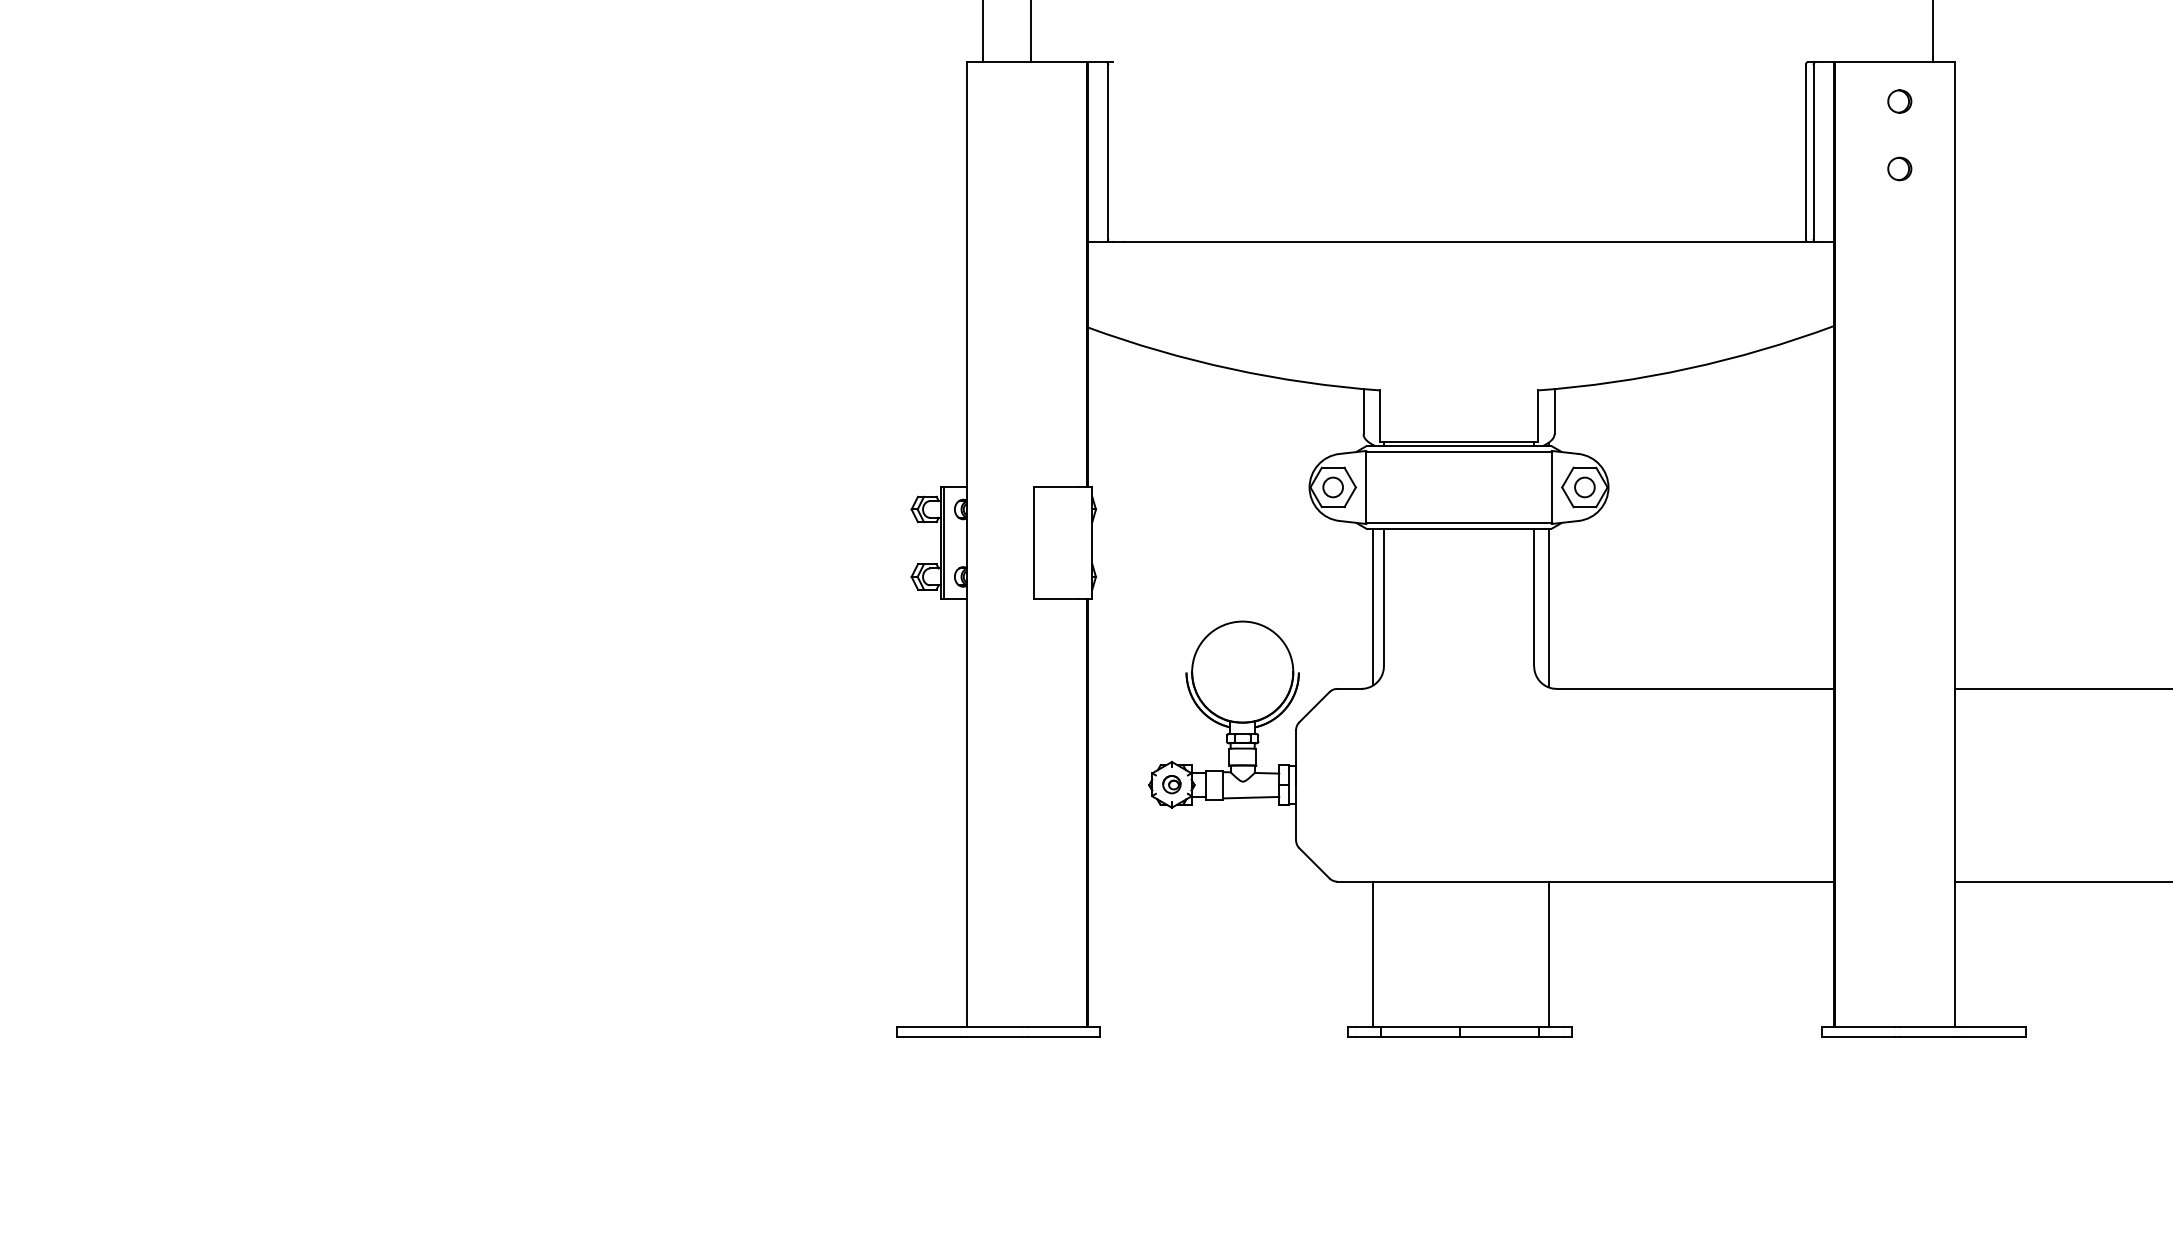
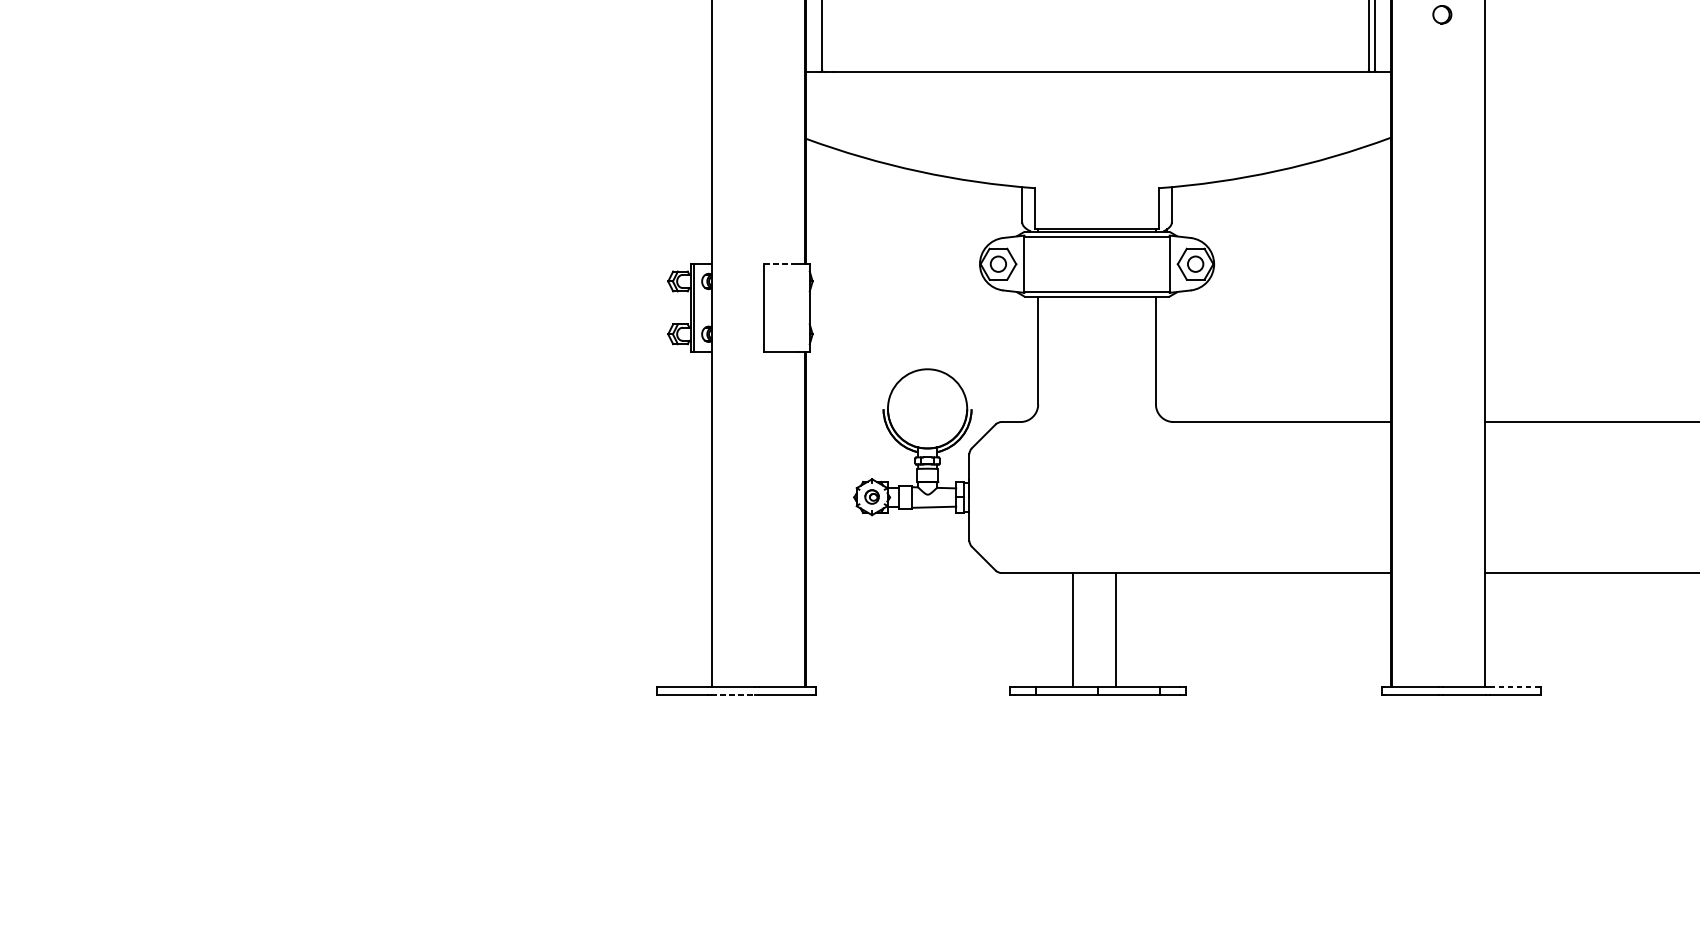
line: (1055, 487) -> (780, 264), solid -> dashed
line: (1373, 607) -> (1030, 358), removed
line: (1548, 608) -> (1167, 359), removed
line: (1373, 953) -> (1073, 629), moved
line: (1548, 953) -> (1116, 629), moved
line: (1993, 1026) -> (1515, 686), solid -> dashed
line: (994, 1037) -> (733, 695), solid -> dashed

